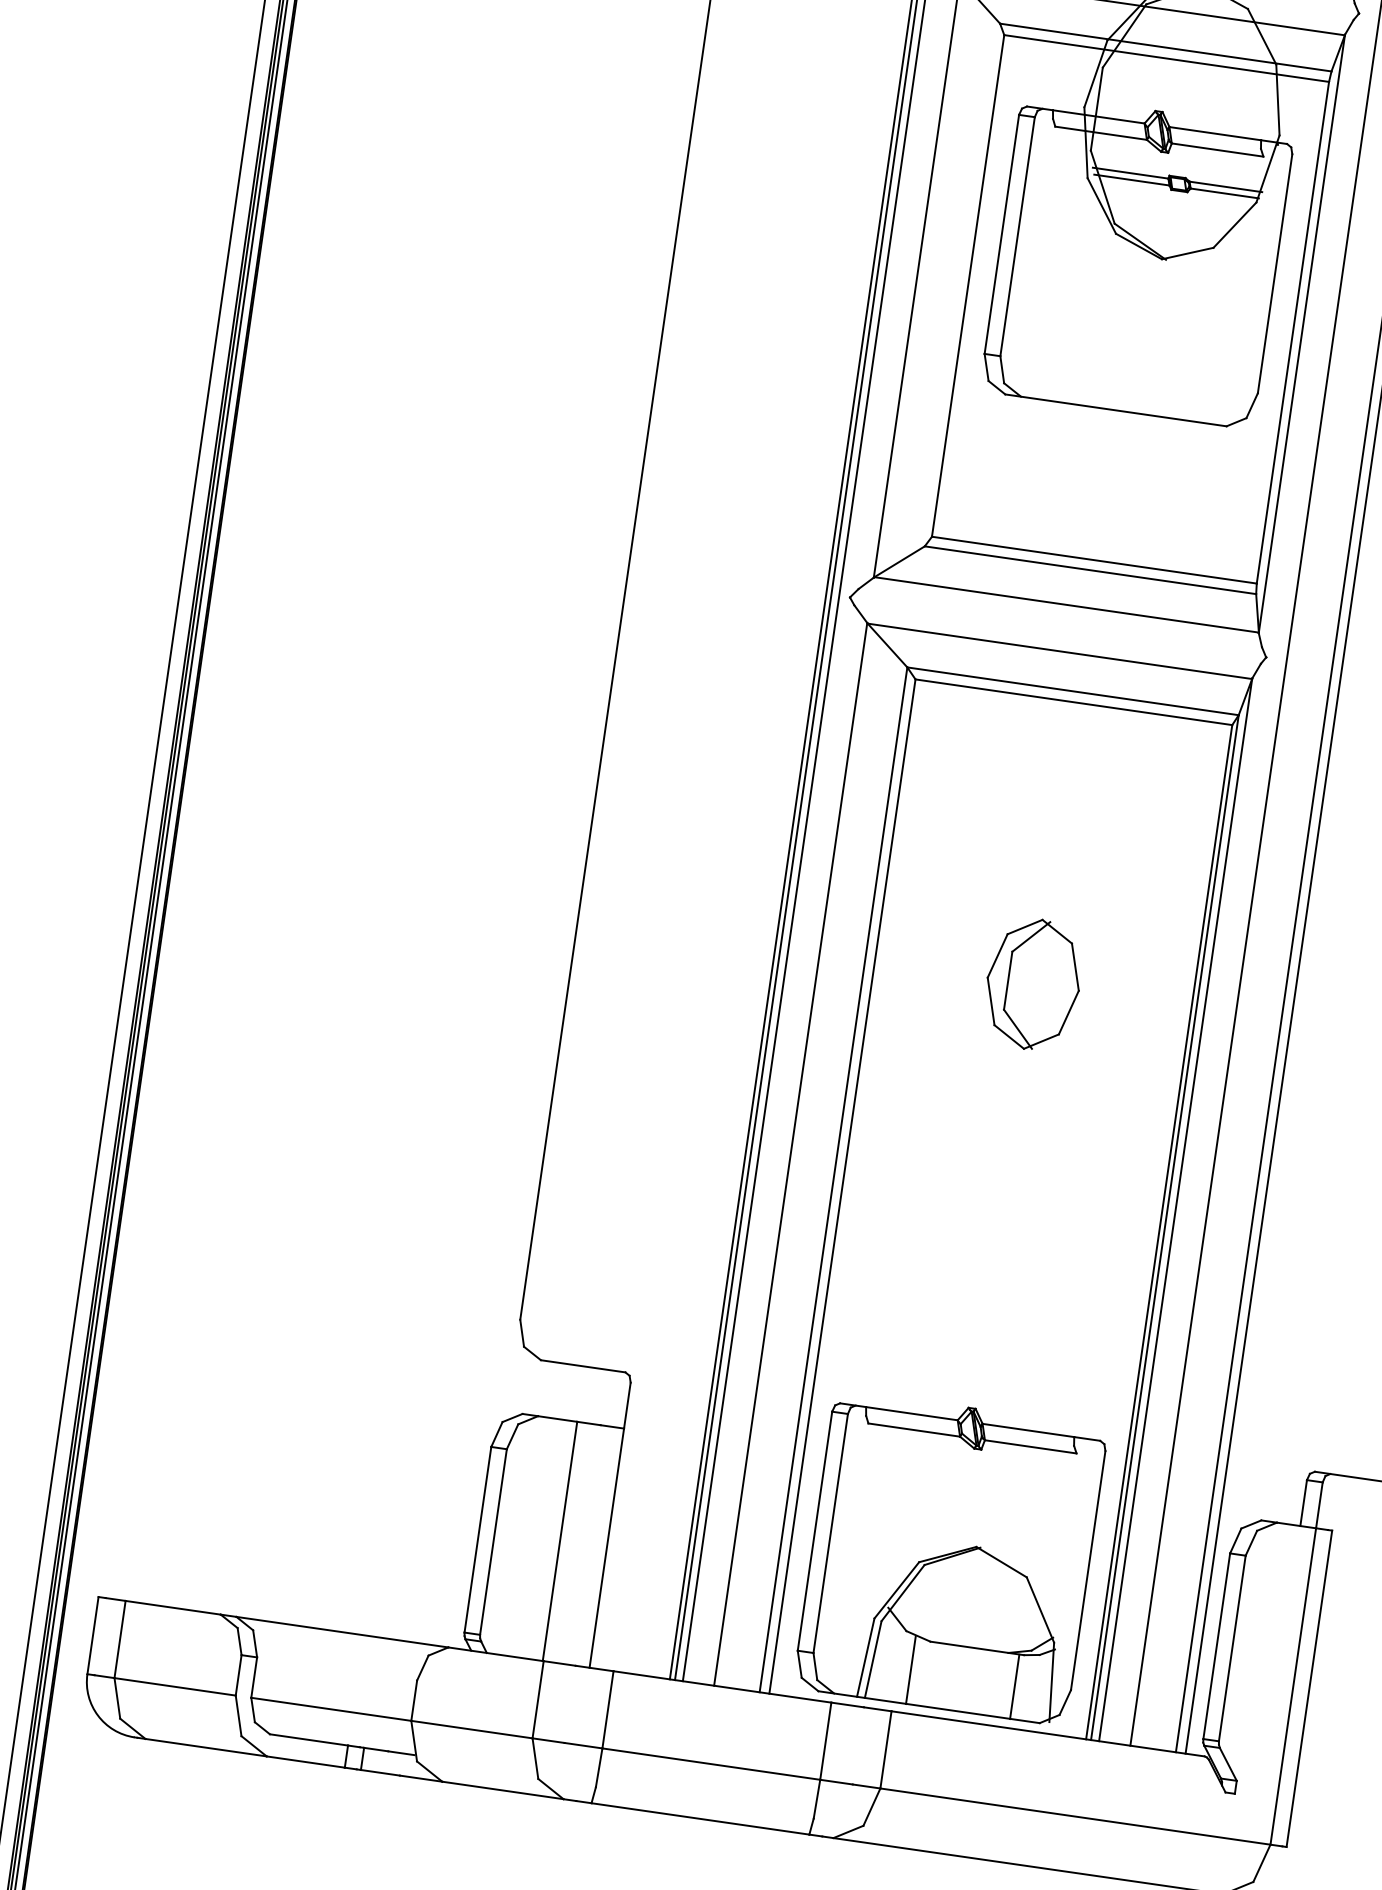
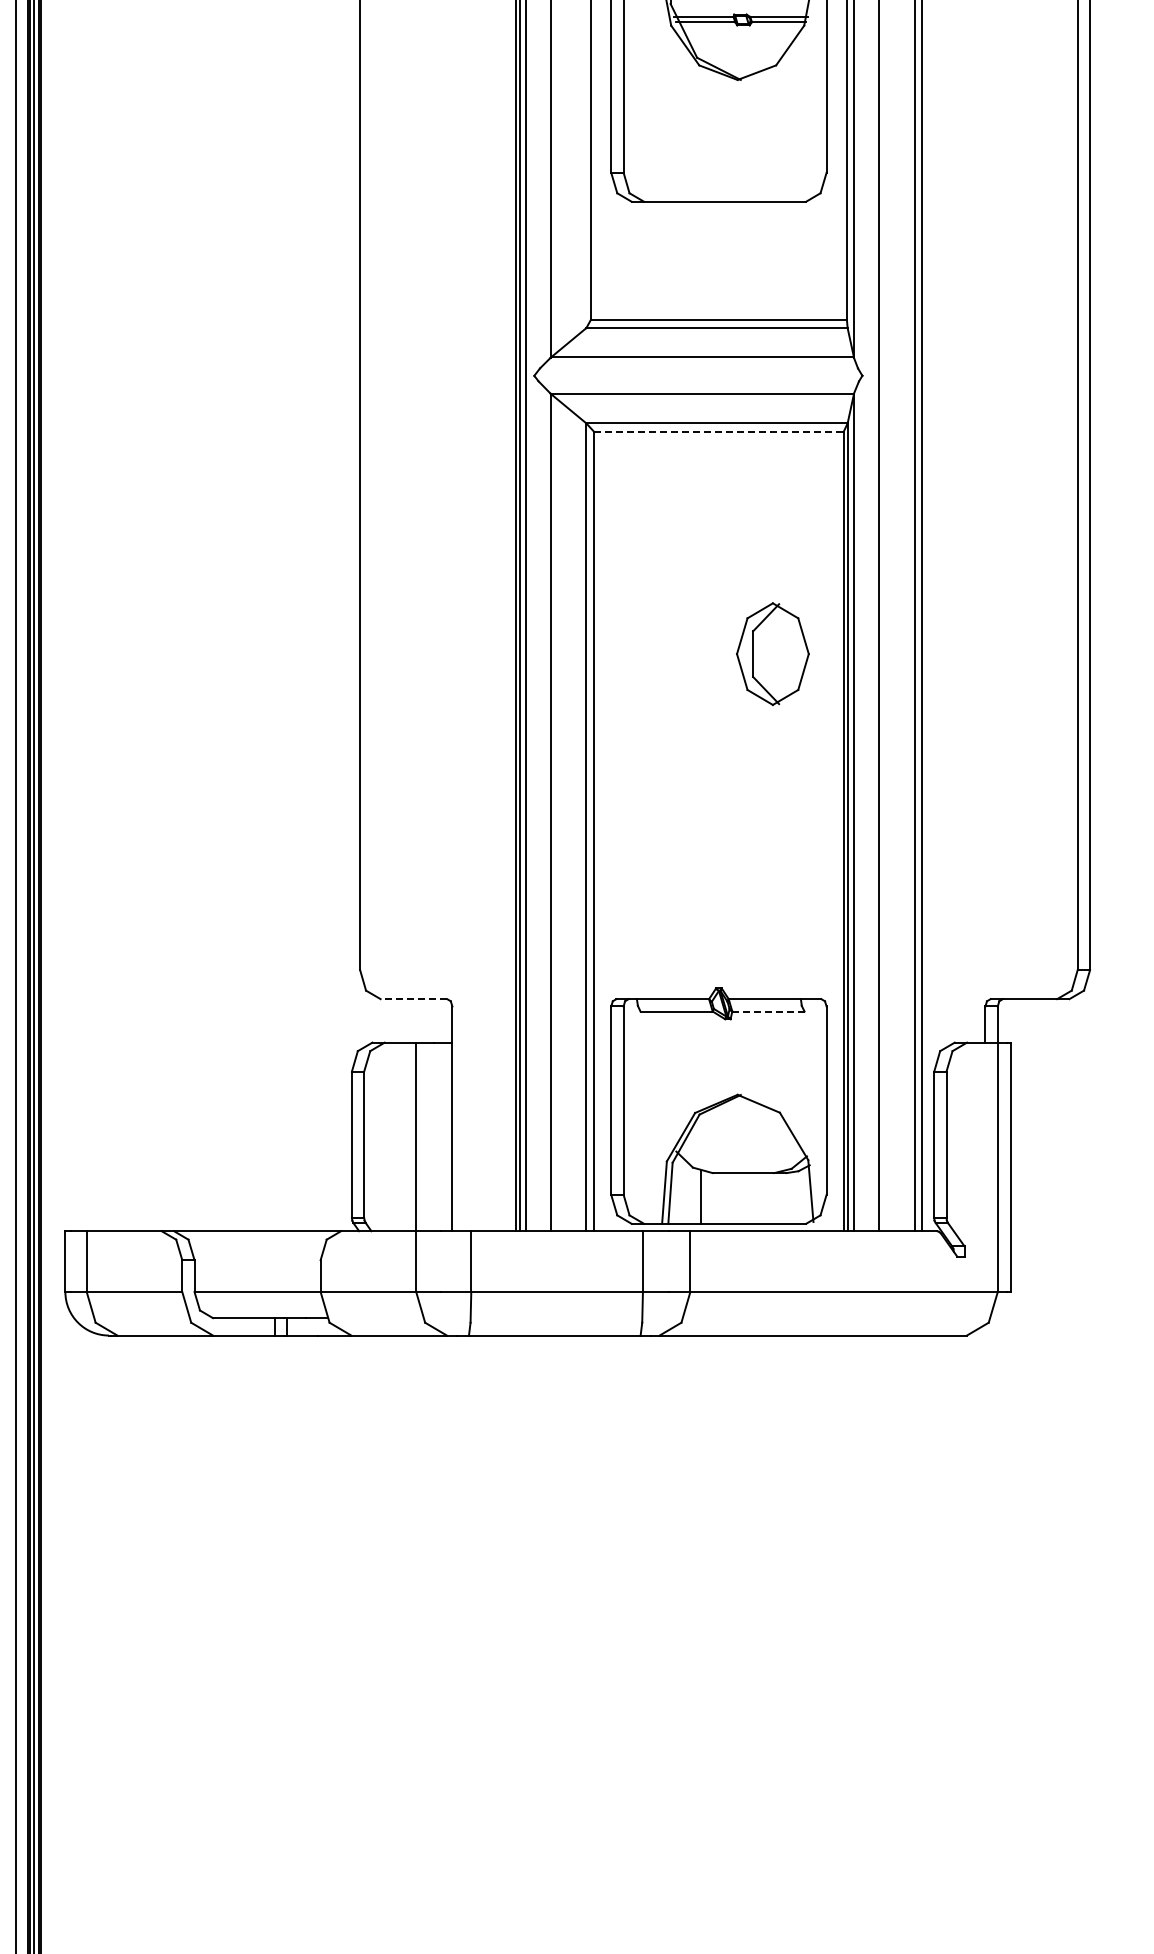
line: (1073, 701) -> (718, 431), solid -> dashed
part: (1032, 983) -> (772, 653), moved
line: (582, 1366) -> (413, 999), solid -> dashed
line: (1029, 1446) -> (767, 1011), solid -> dashed
line: (1014, 1686) -> (782, 1198), removed

